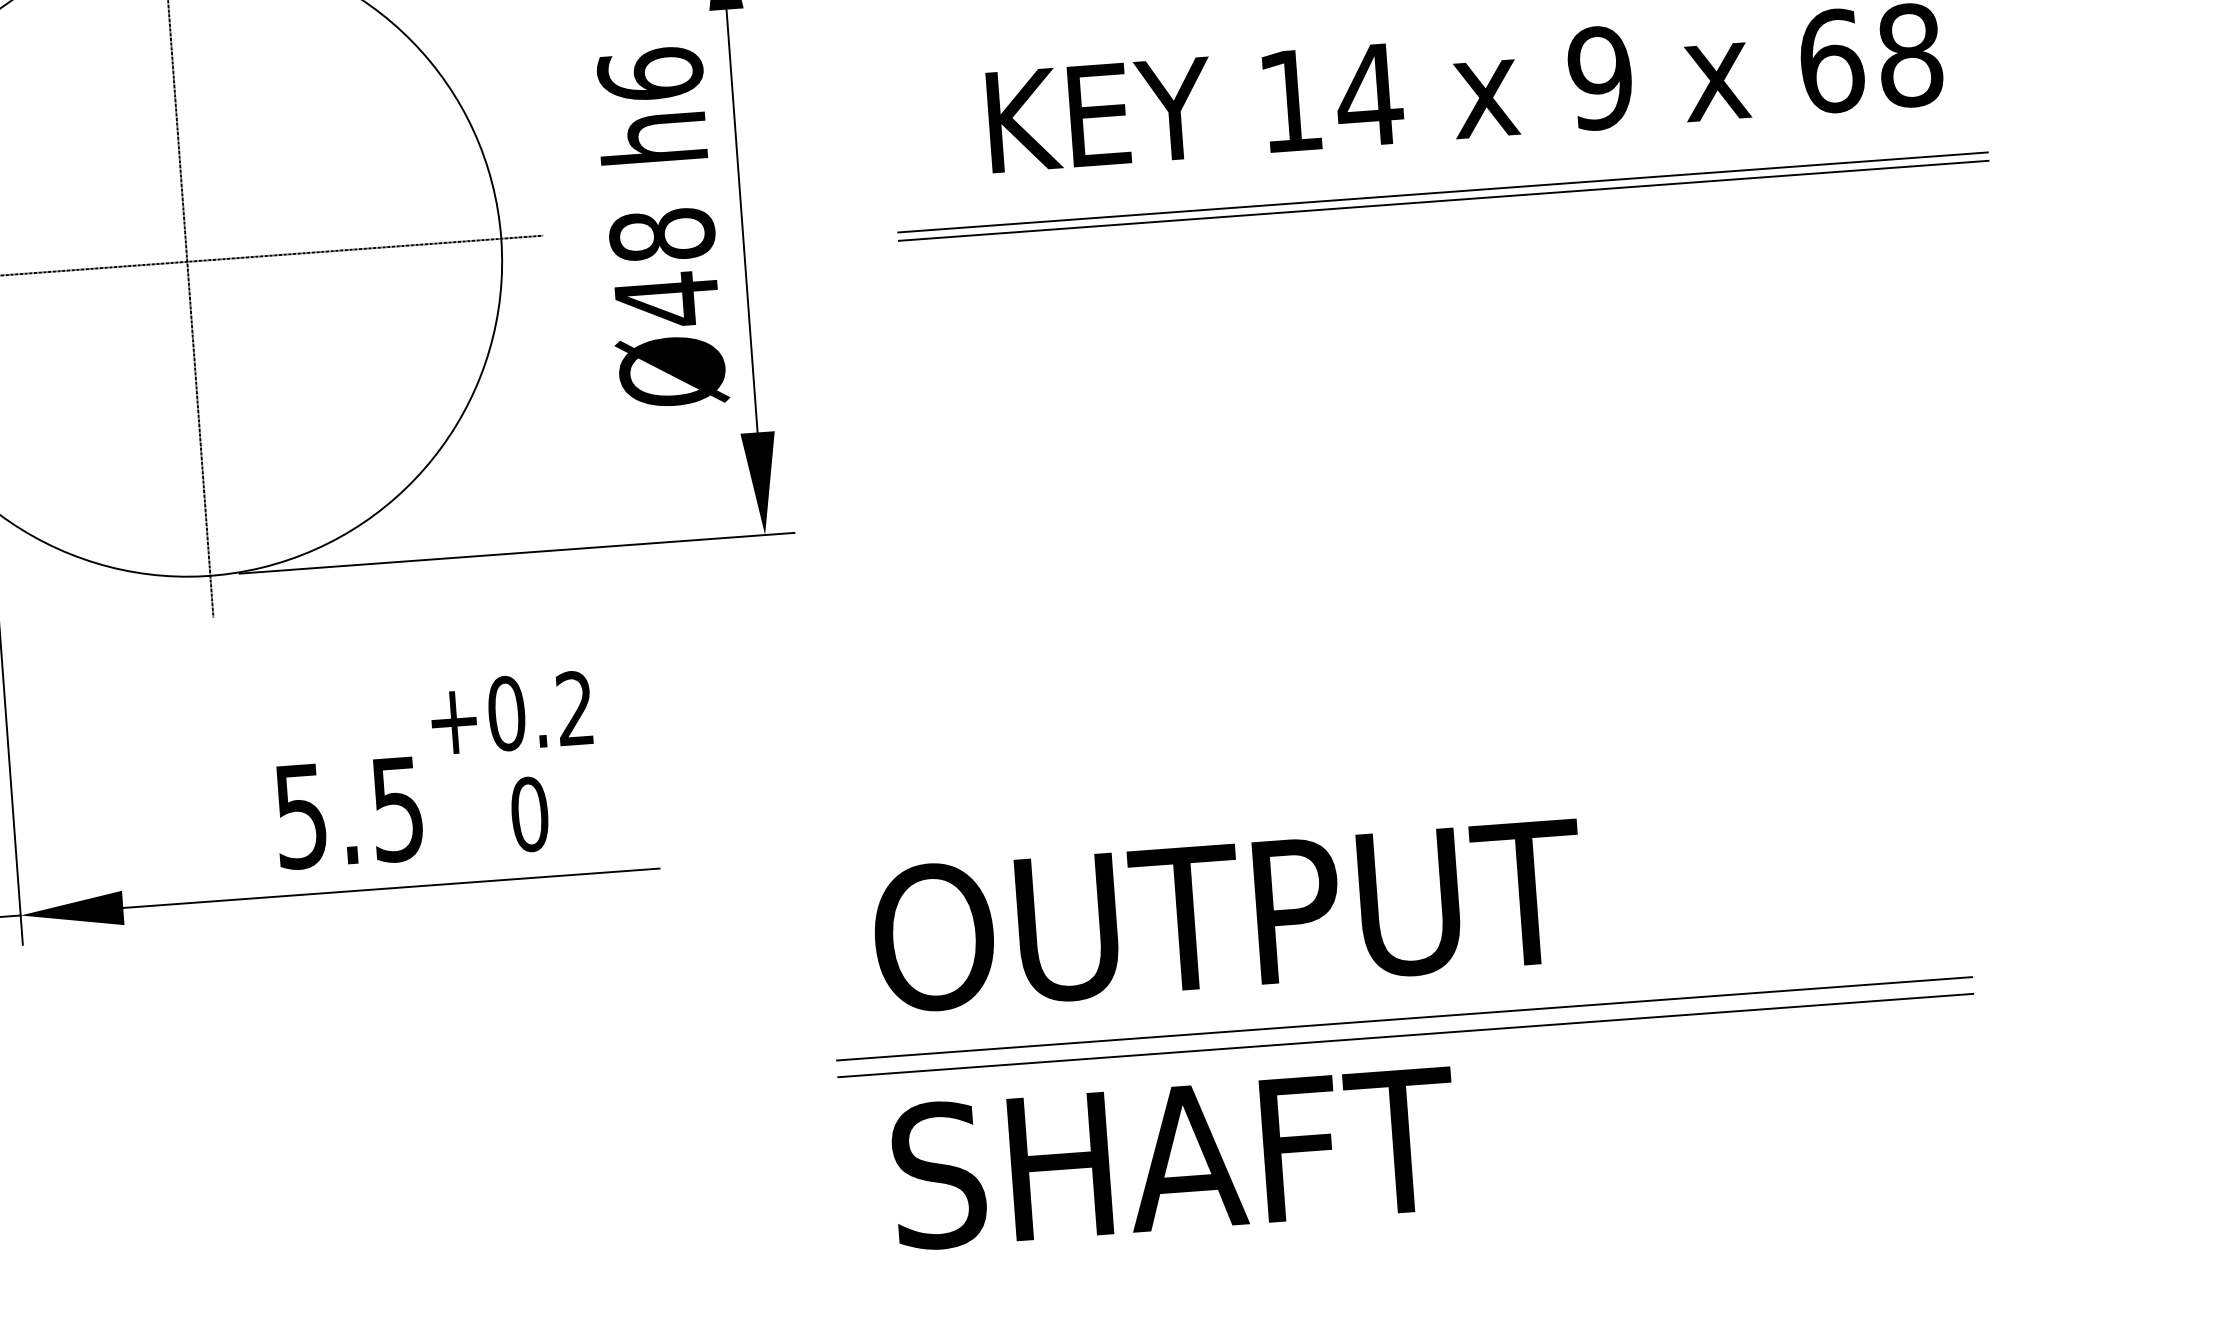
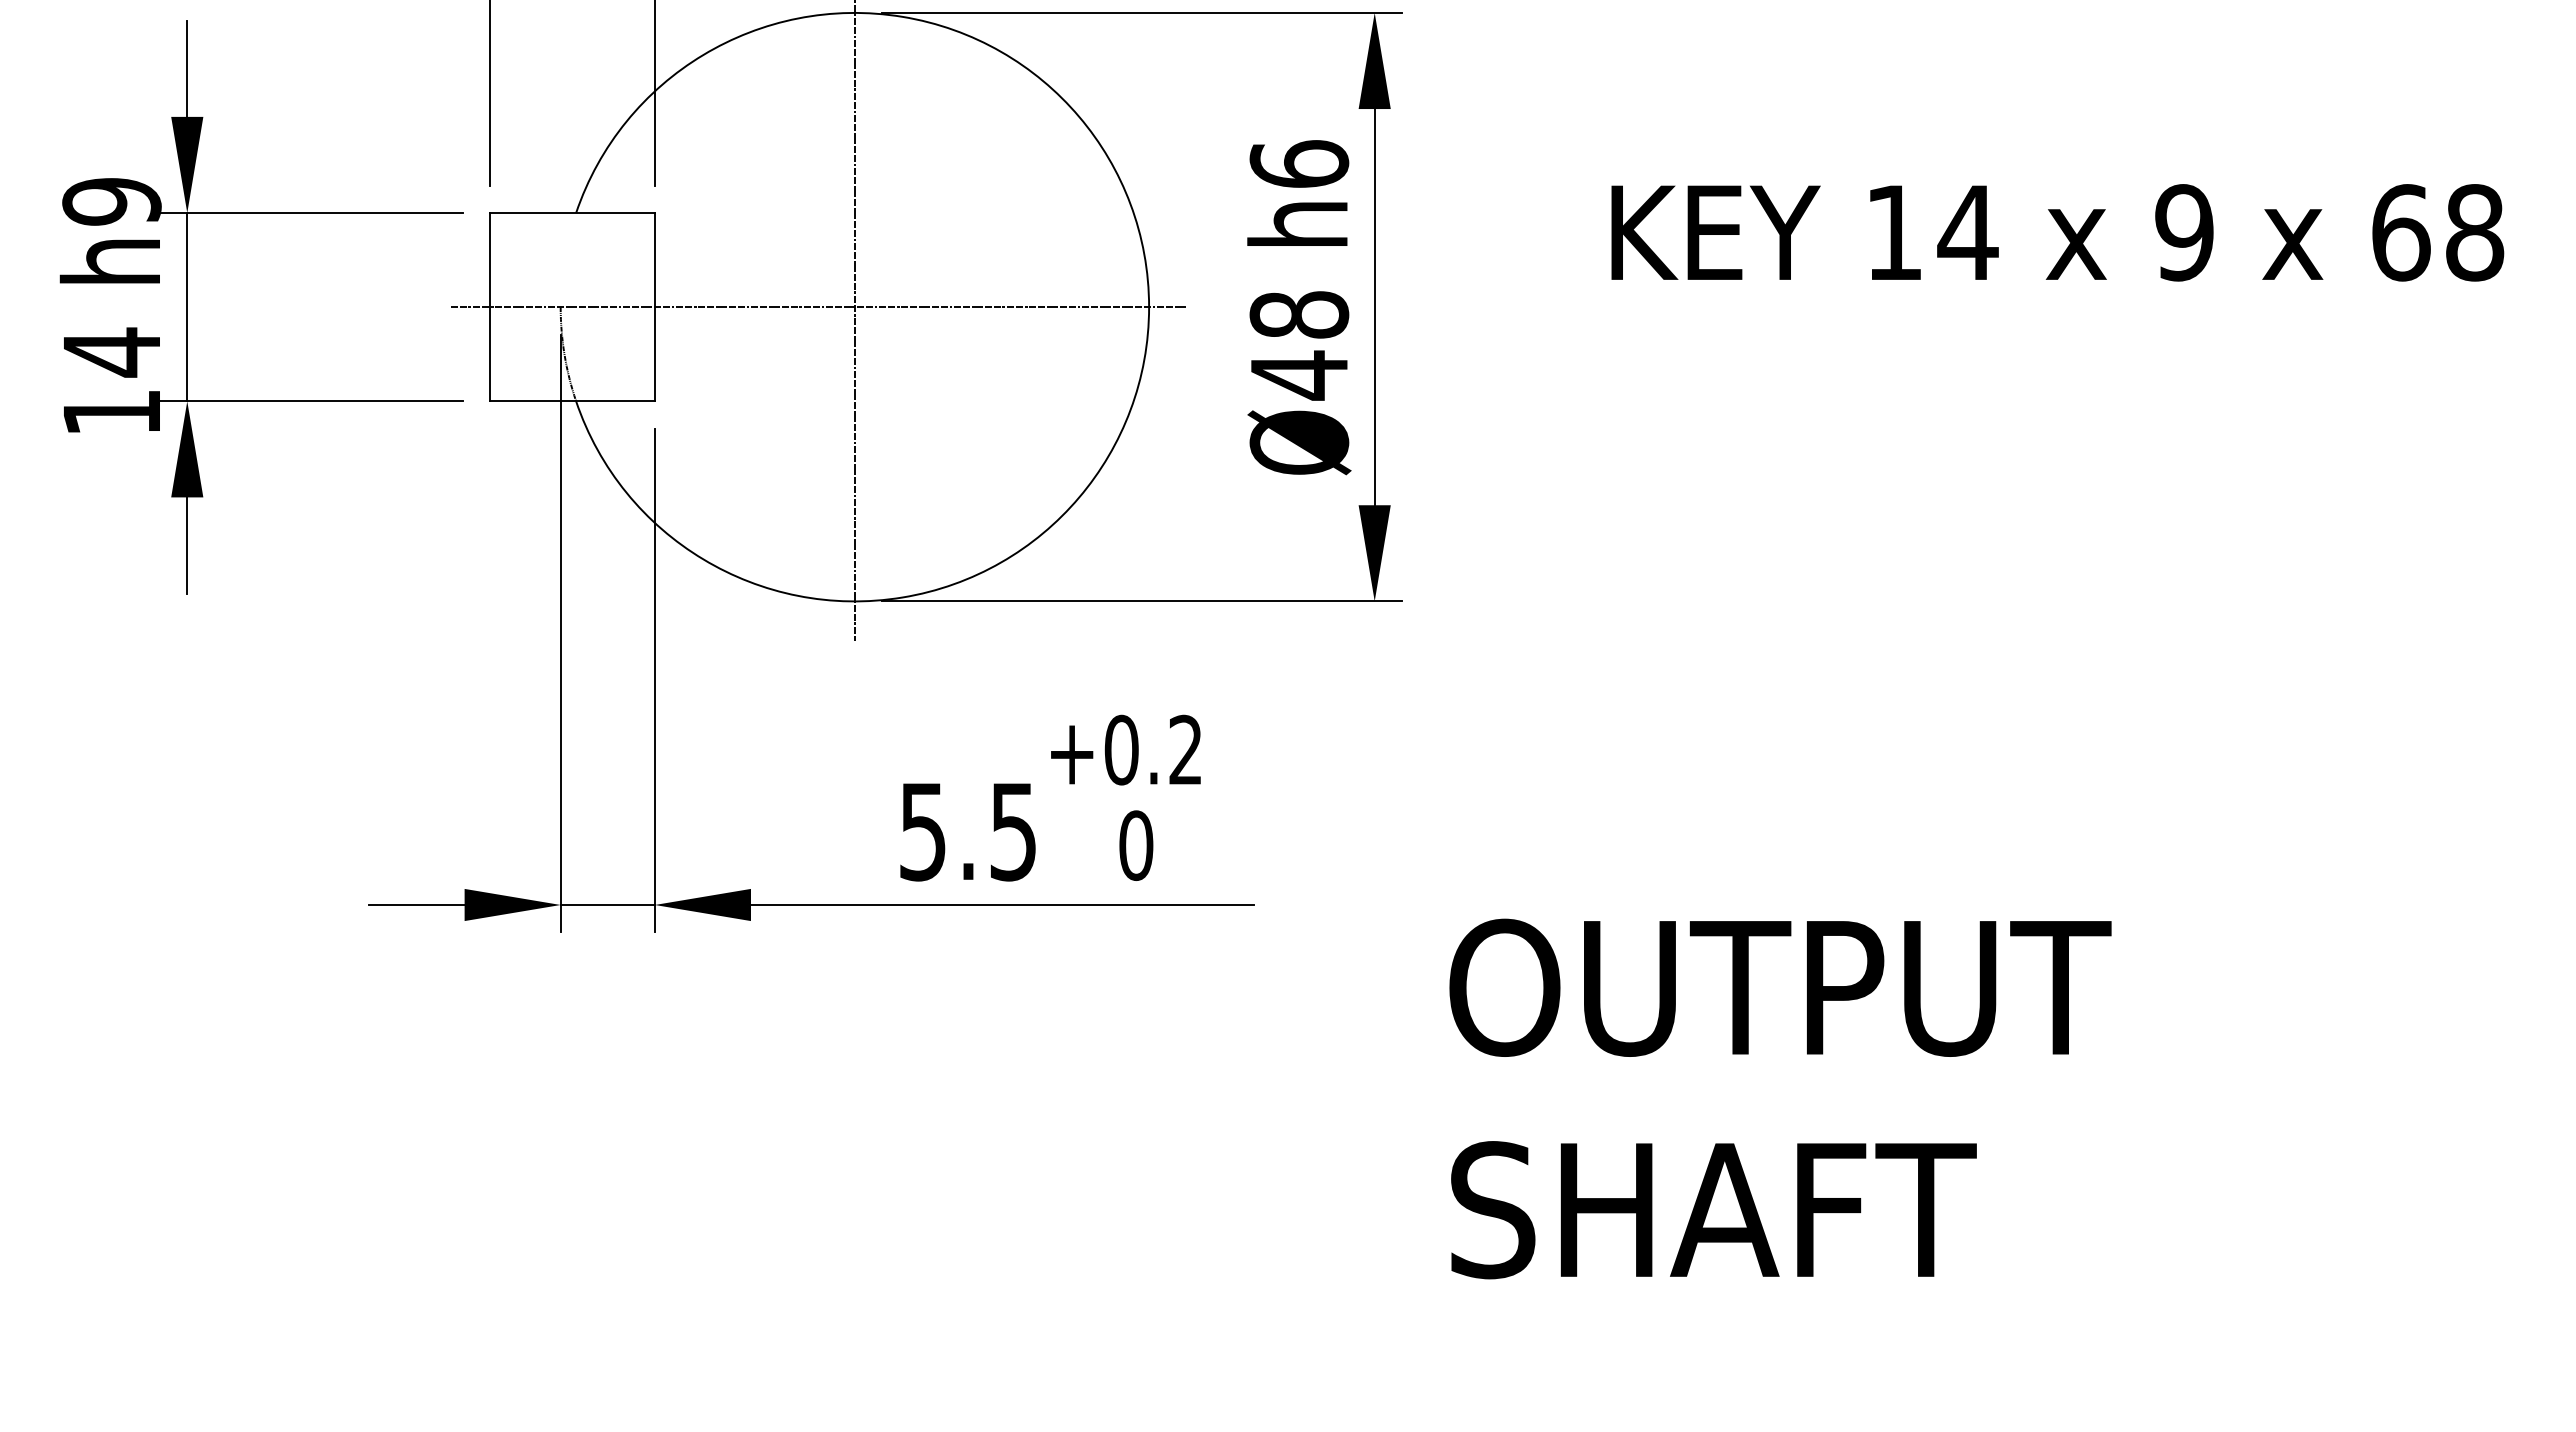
part: (1442, 195) -> (2029, 331), removed
line: (1404, 1018) -> (1937, 1095), removed
line: (1405, 1035) -> (1937, 1111), removed

